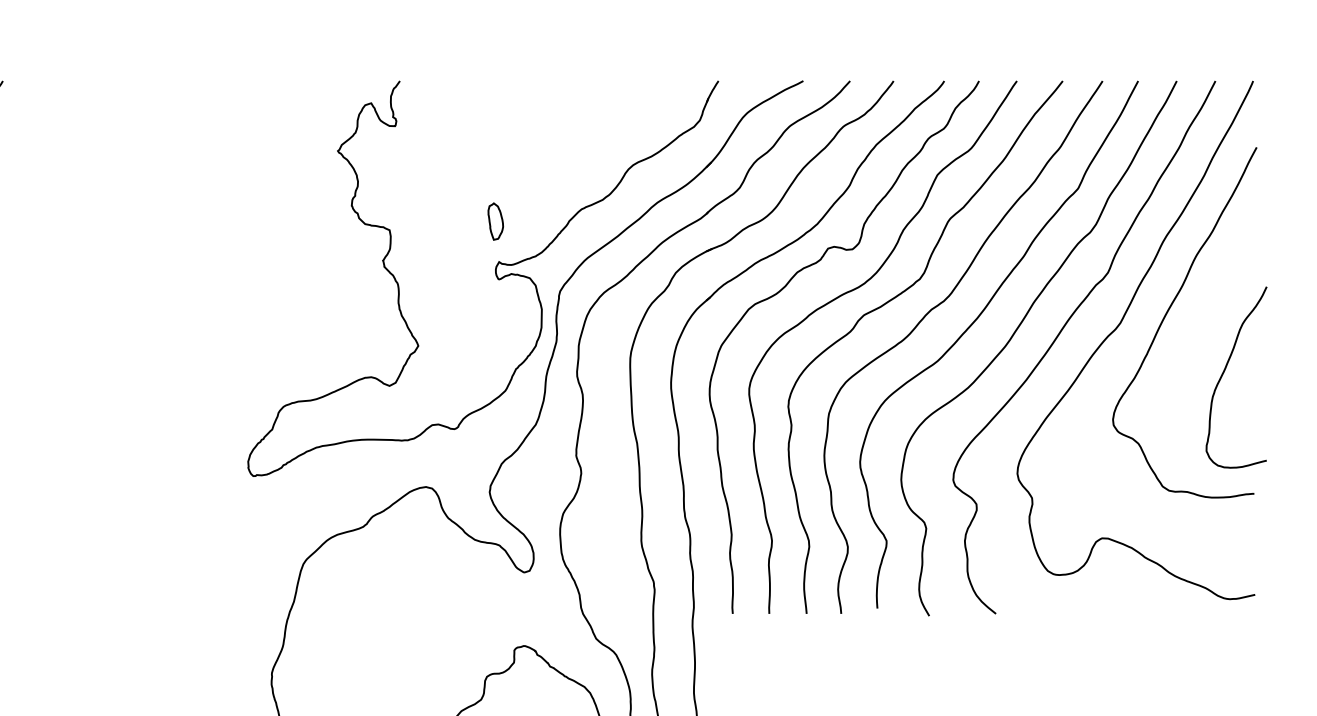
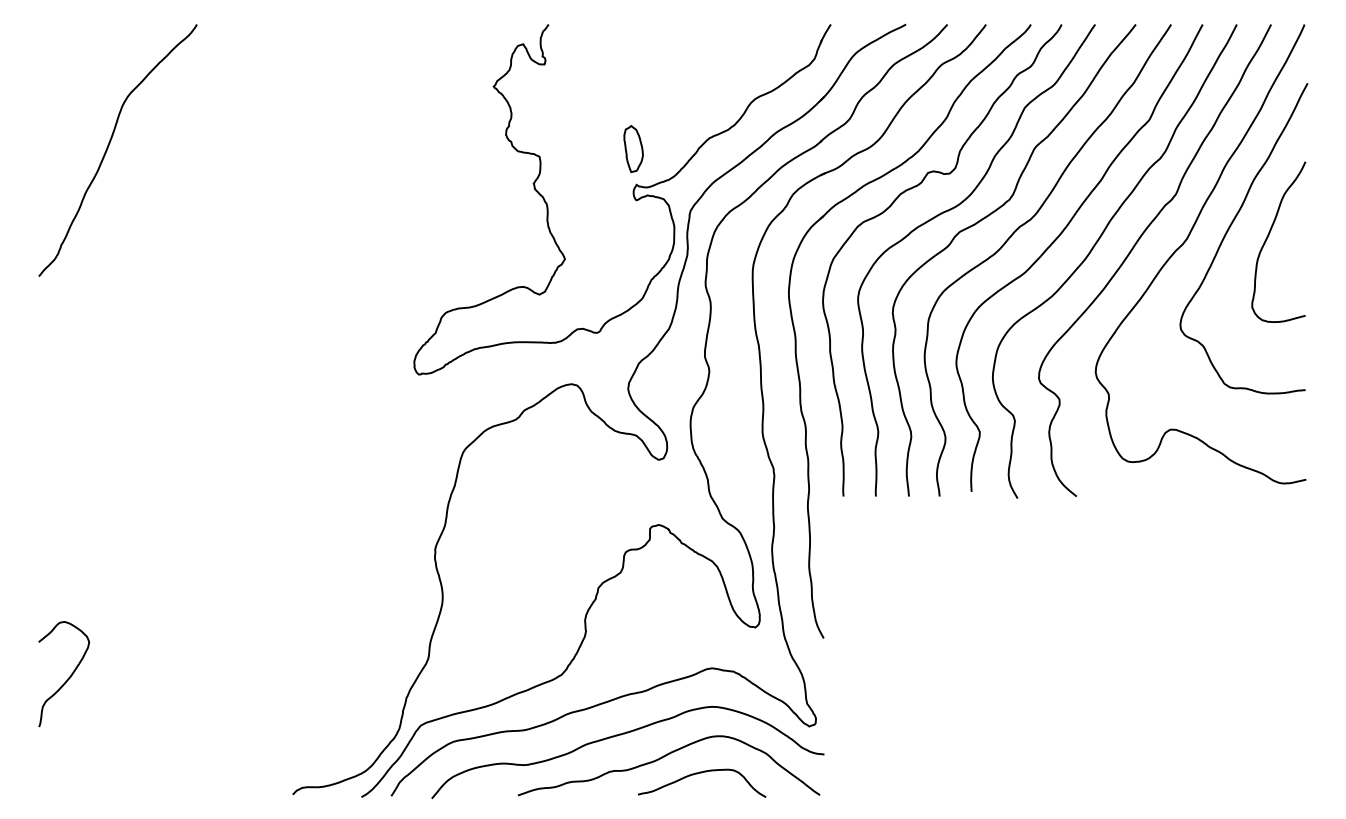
part: (495, 220) -> (633, 148), size x1.43
curve: (1224, 372) -> (1268, 237), moved

